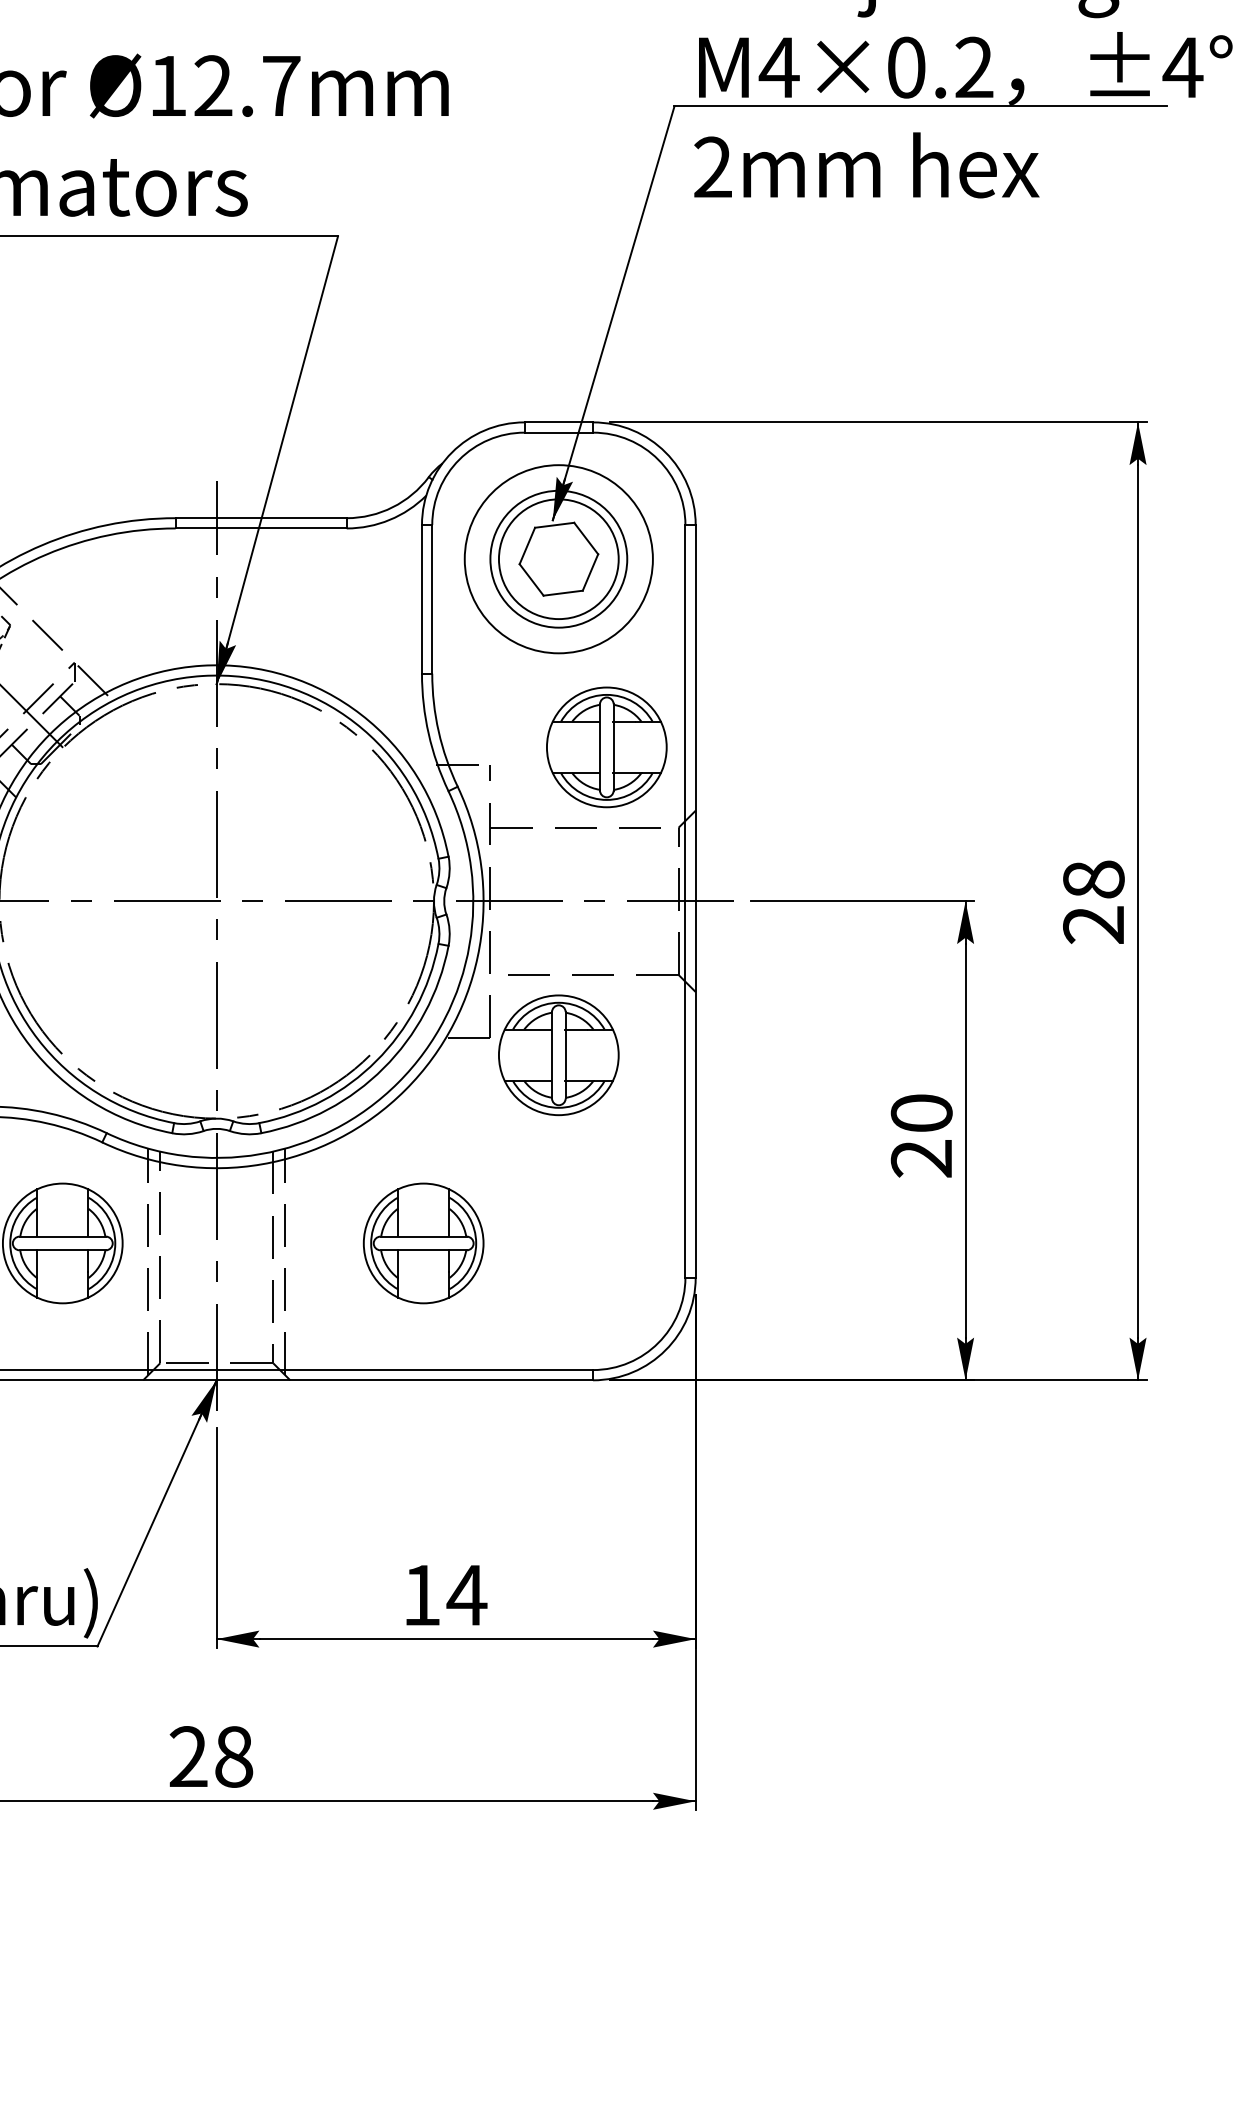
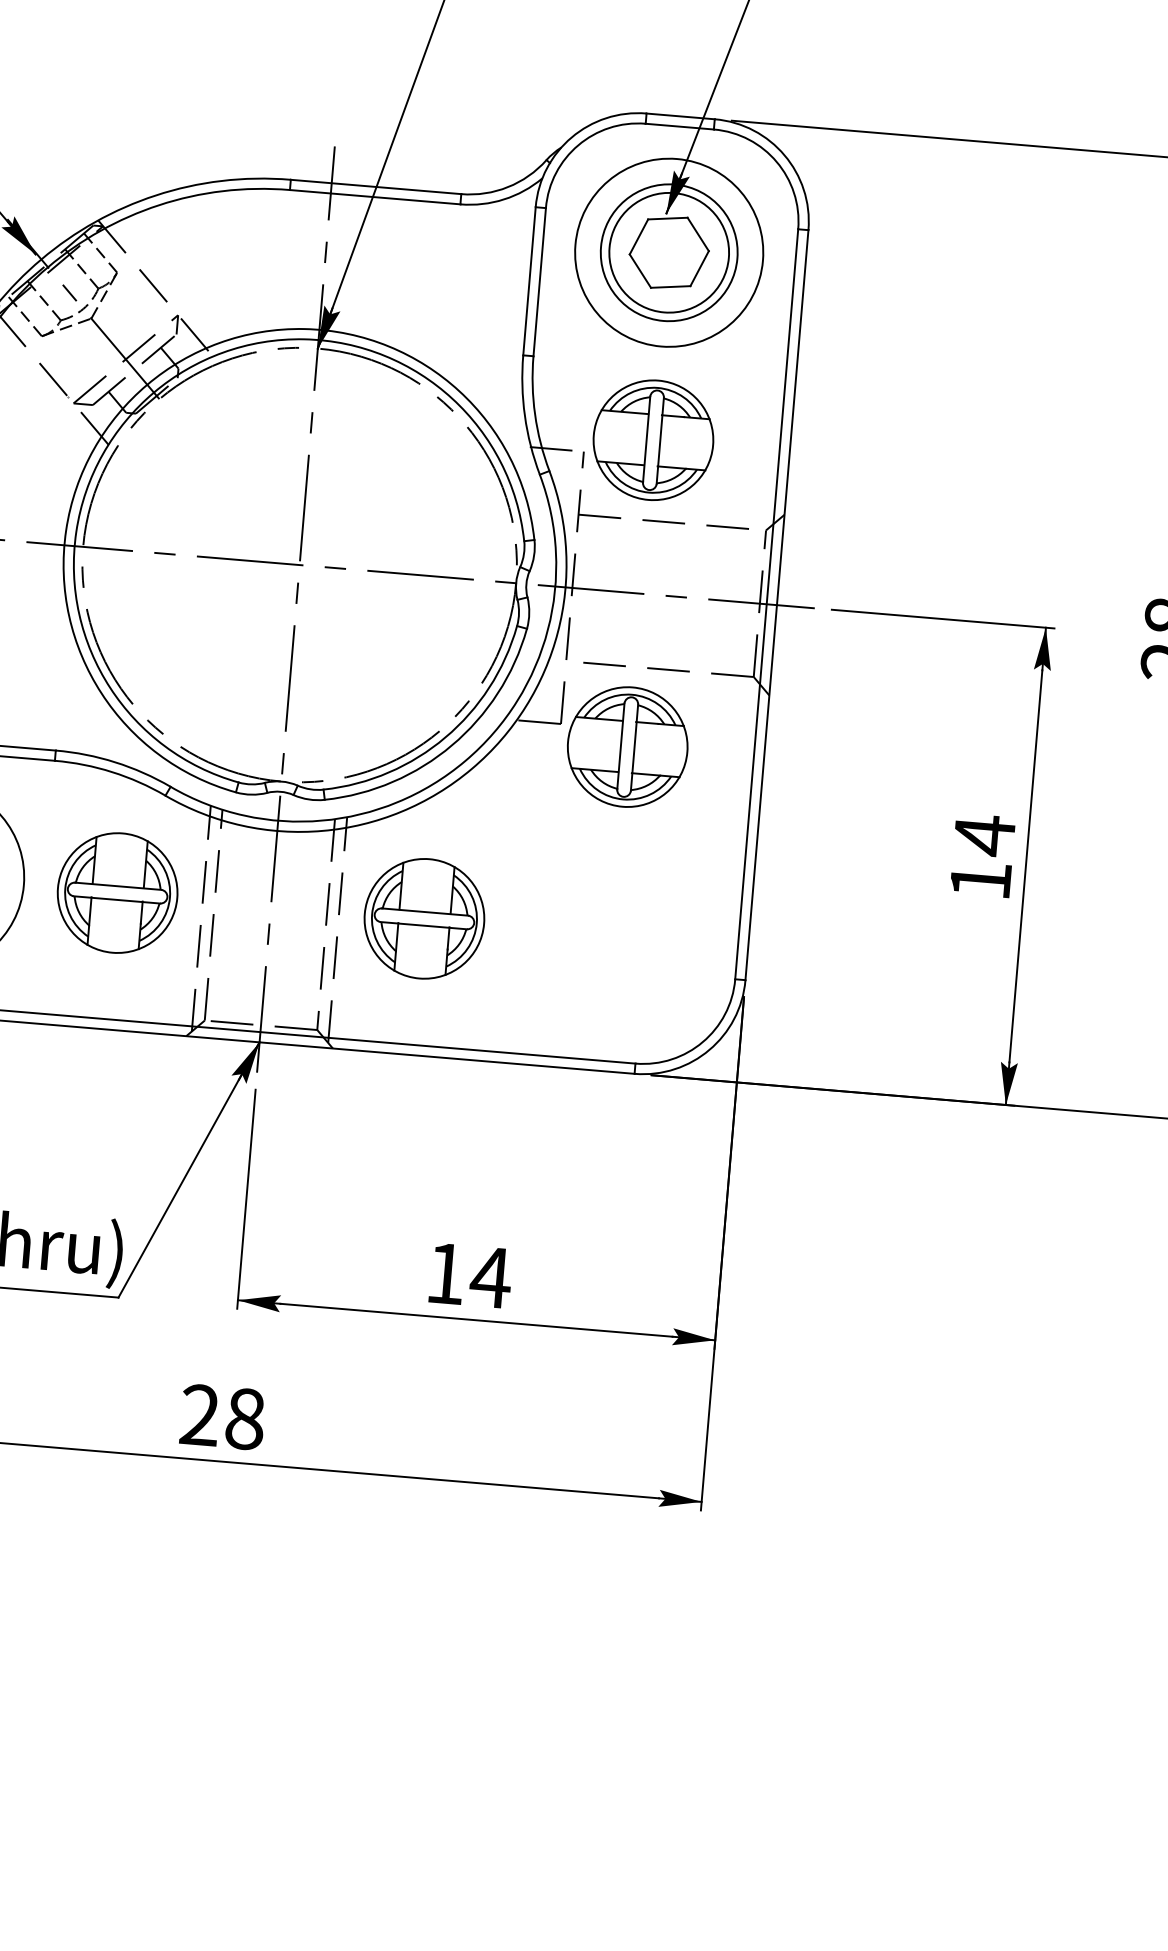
part: (606, 747) -> (653, 440), moved
text: (921, 1135) -> (982, 857), 20 -> 14
part: (423, 1243) -> (424, 918), moved

